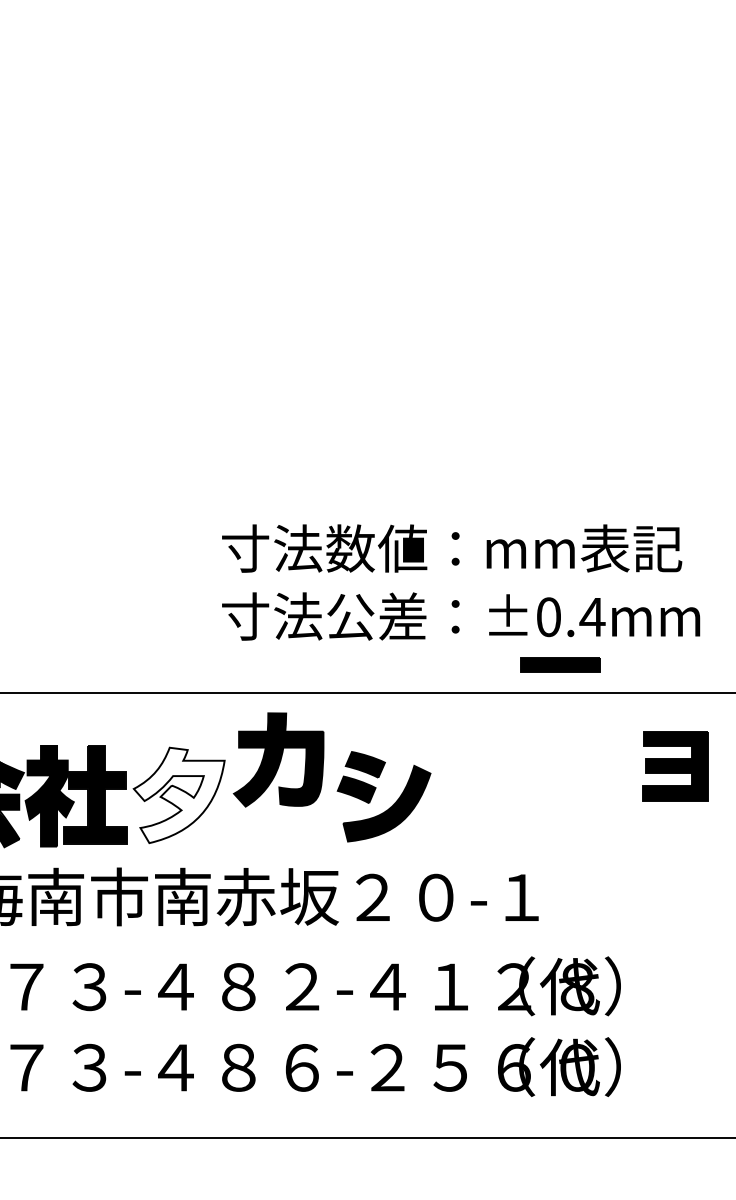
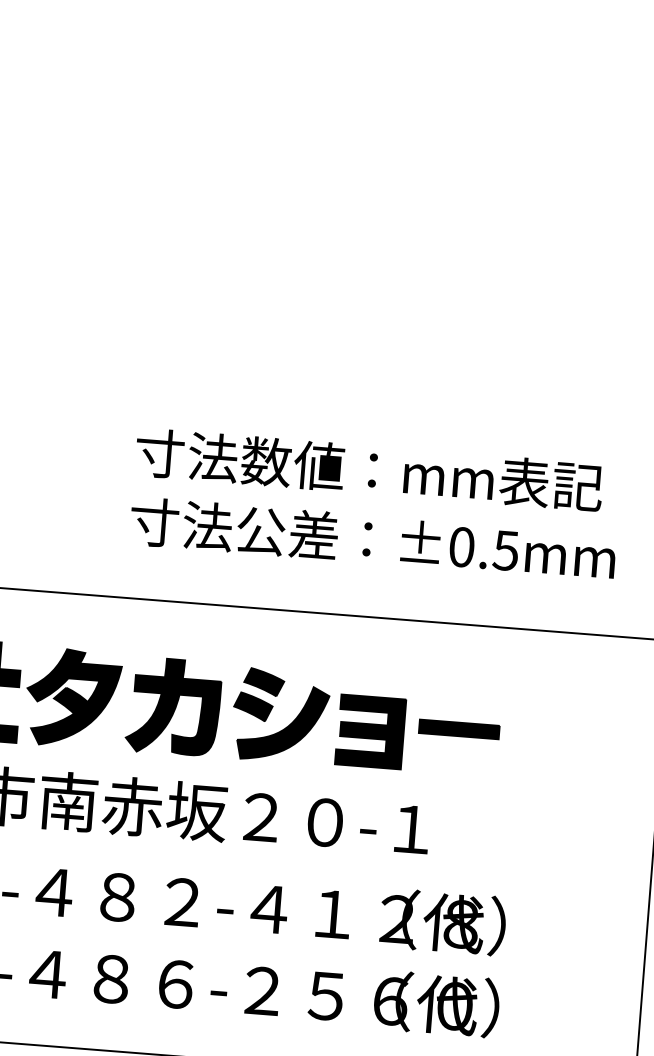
text: (592, 617) -> (506, 551), ±0.4mm -> ±0.5mm
part: (560, 664) -> (459, 728), moved
part: (278, 759) -> (173, 706), moved
part: (675, 766) -> (370, 732), moved
fill: (178, 795) -> (72, 698), added

